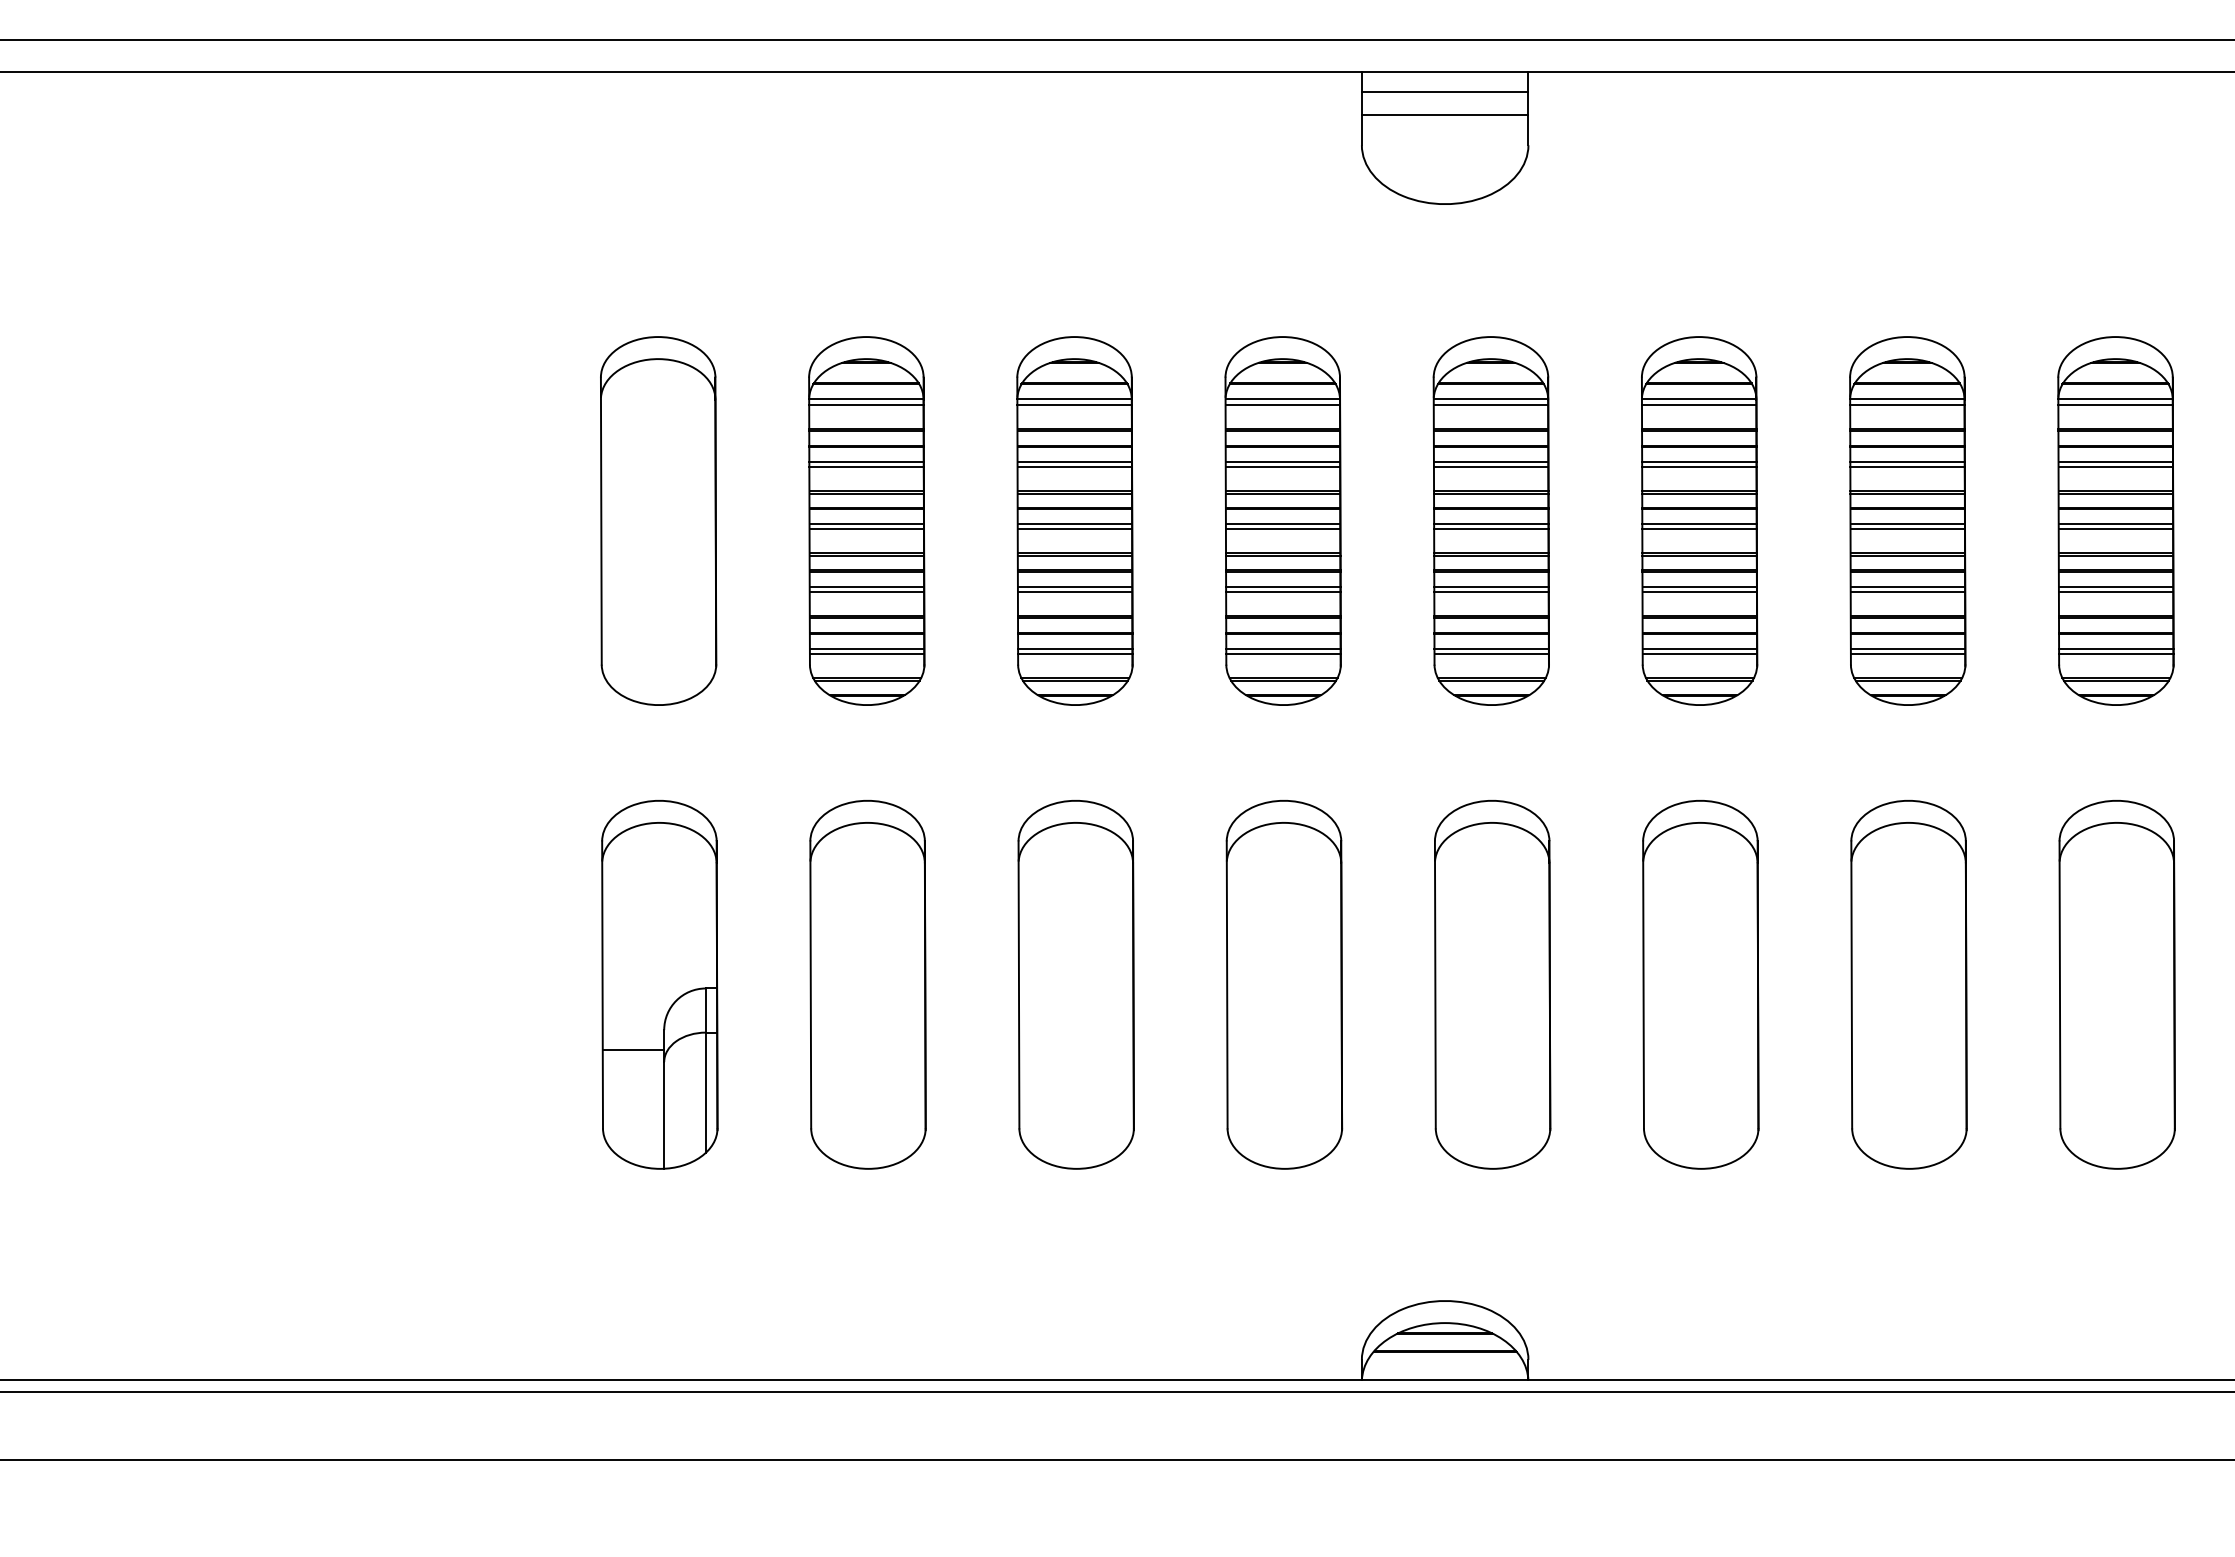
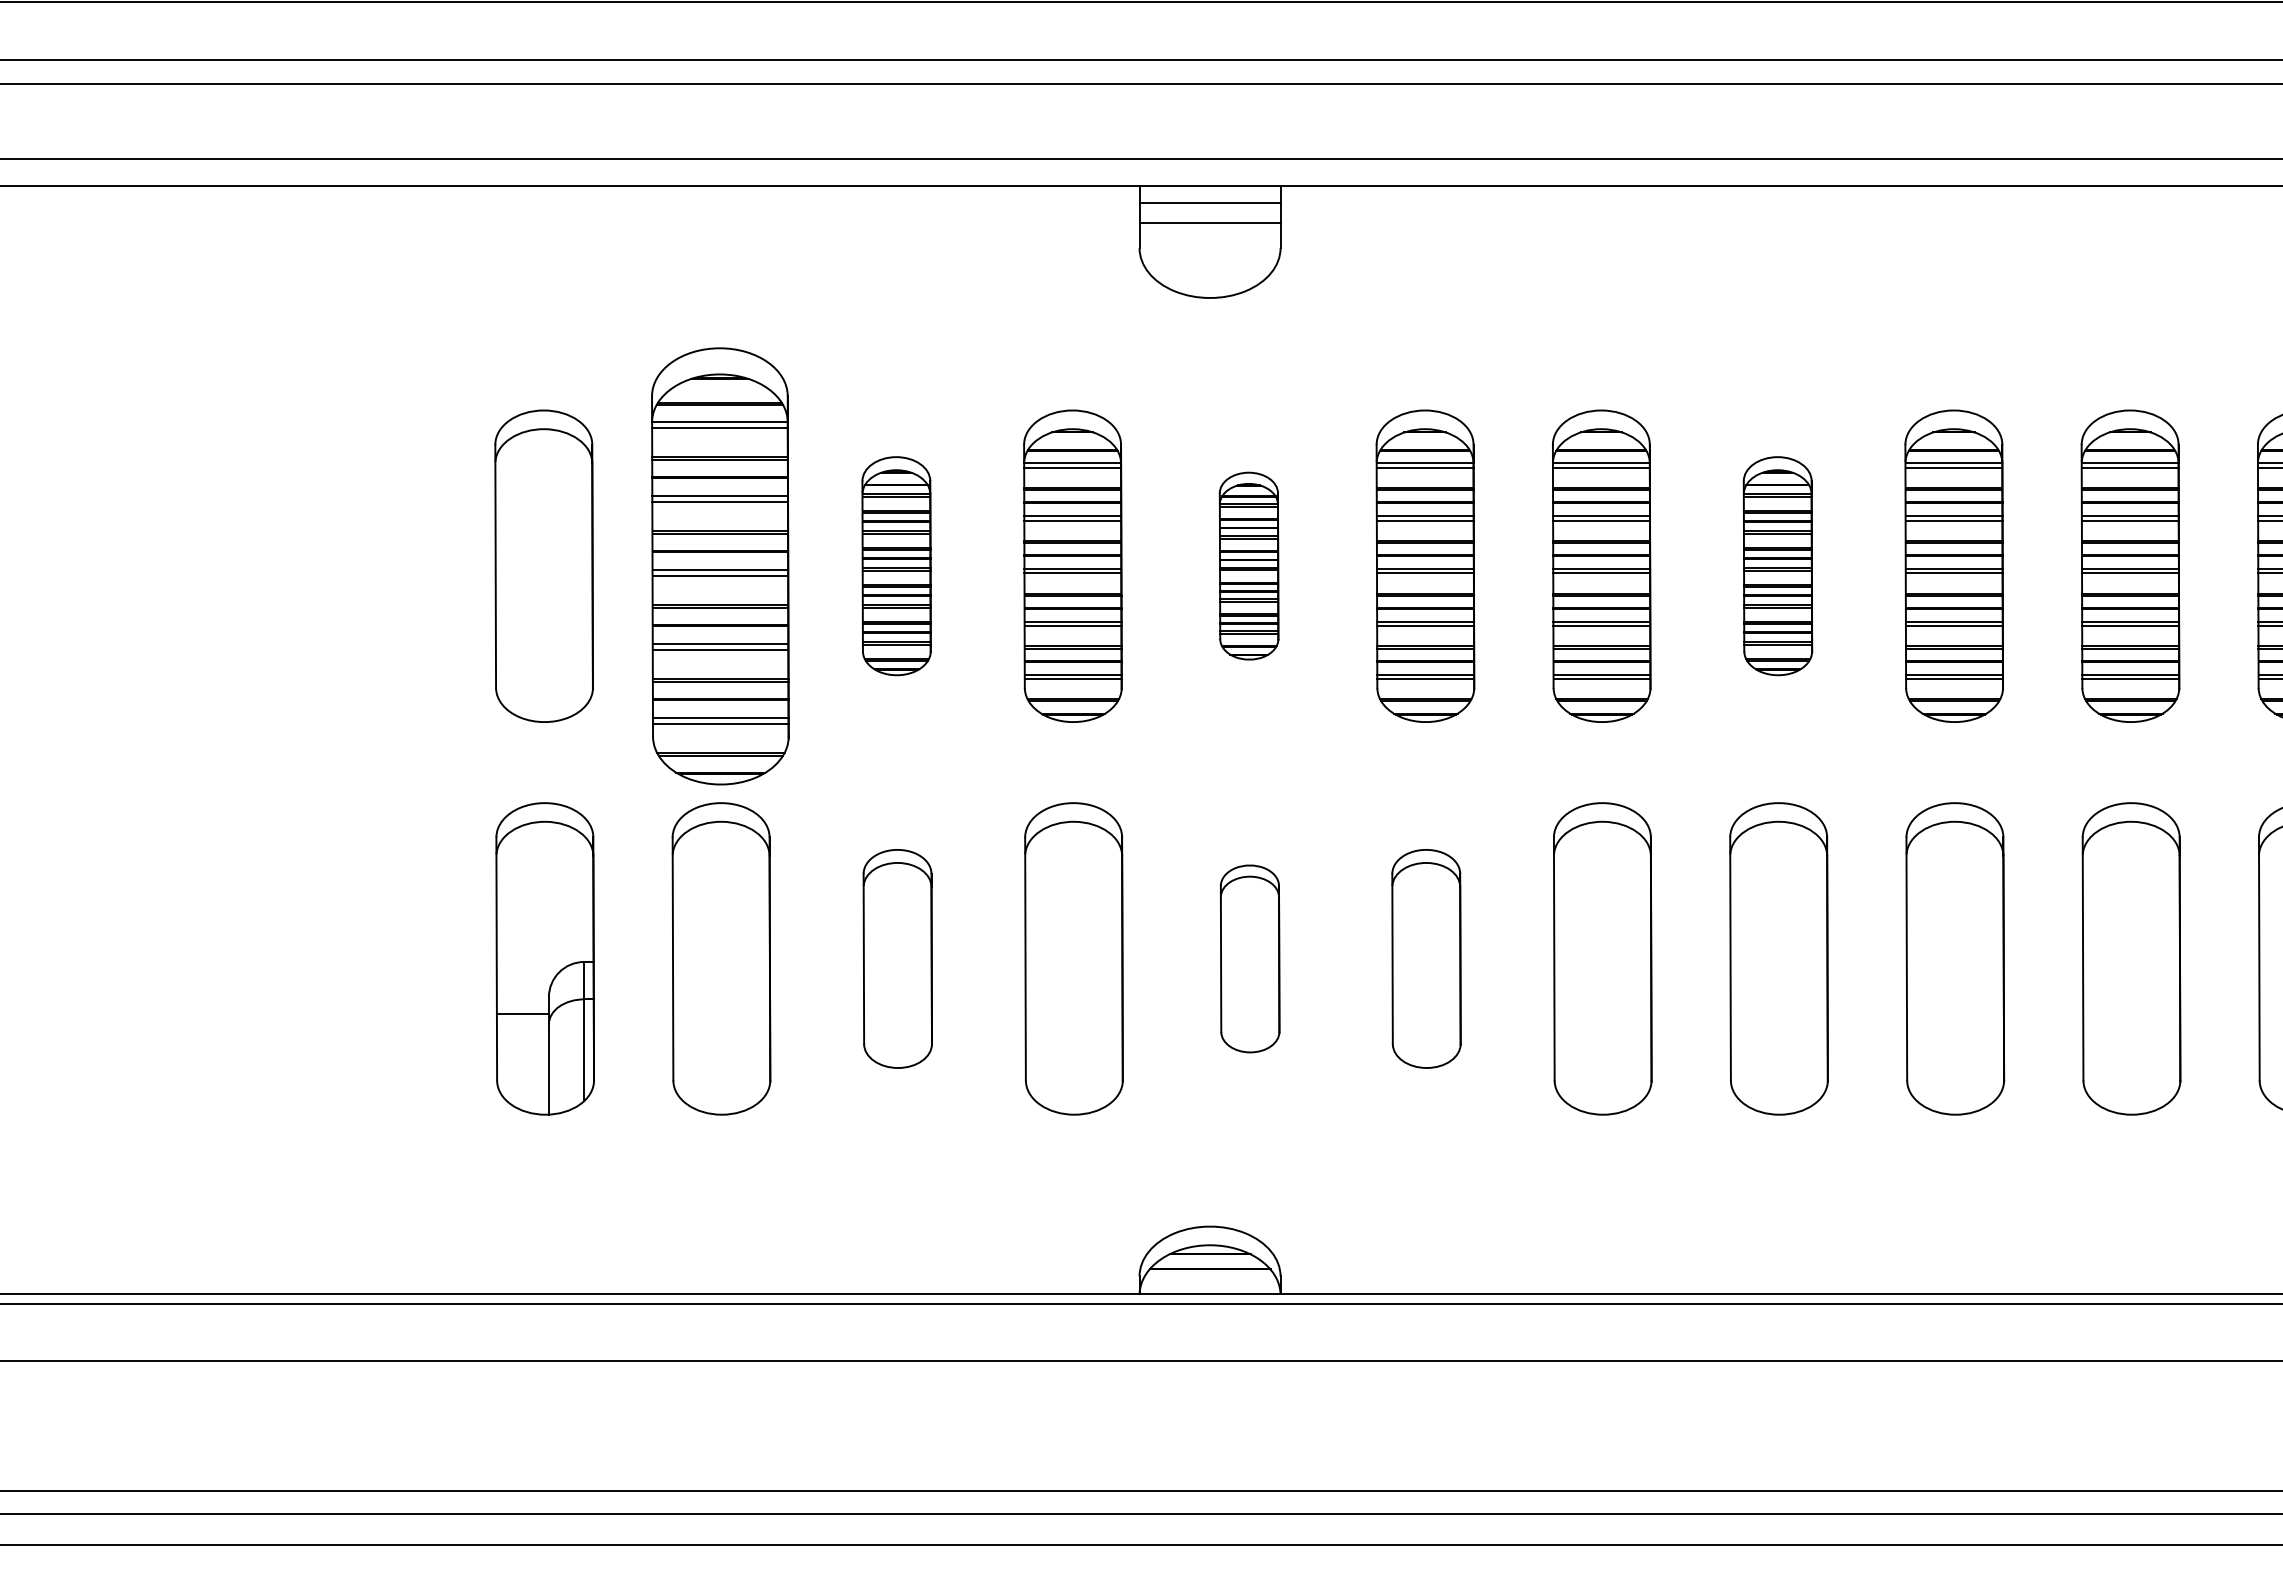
part: (866, 520) -> (720, 565), size x1.4
part: (1074, 520) -> (896, 565), size x0.7
part: (1490, 520) -> (1248, 565), size x0.6
part: (2115, 520) -> (1777, 565), size x0.7
part: (1075, 984) -> (897, 958), size x0.7
part: (1491, 984) -> (1249, 958), size x0.6
part: (1700, 984) -> (1426, 958), size x0.7

